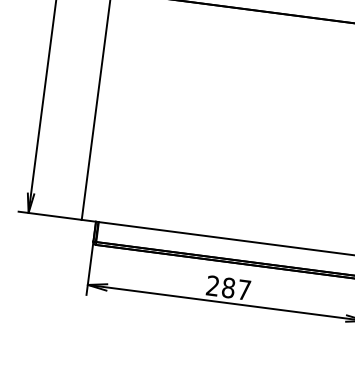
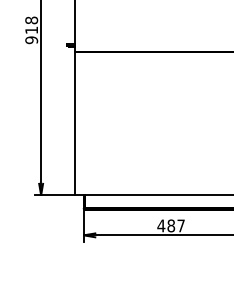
text: (213, 285) -> (161, 225), 287 -> 487

